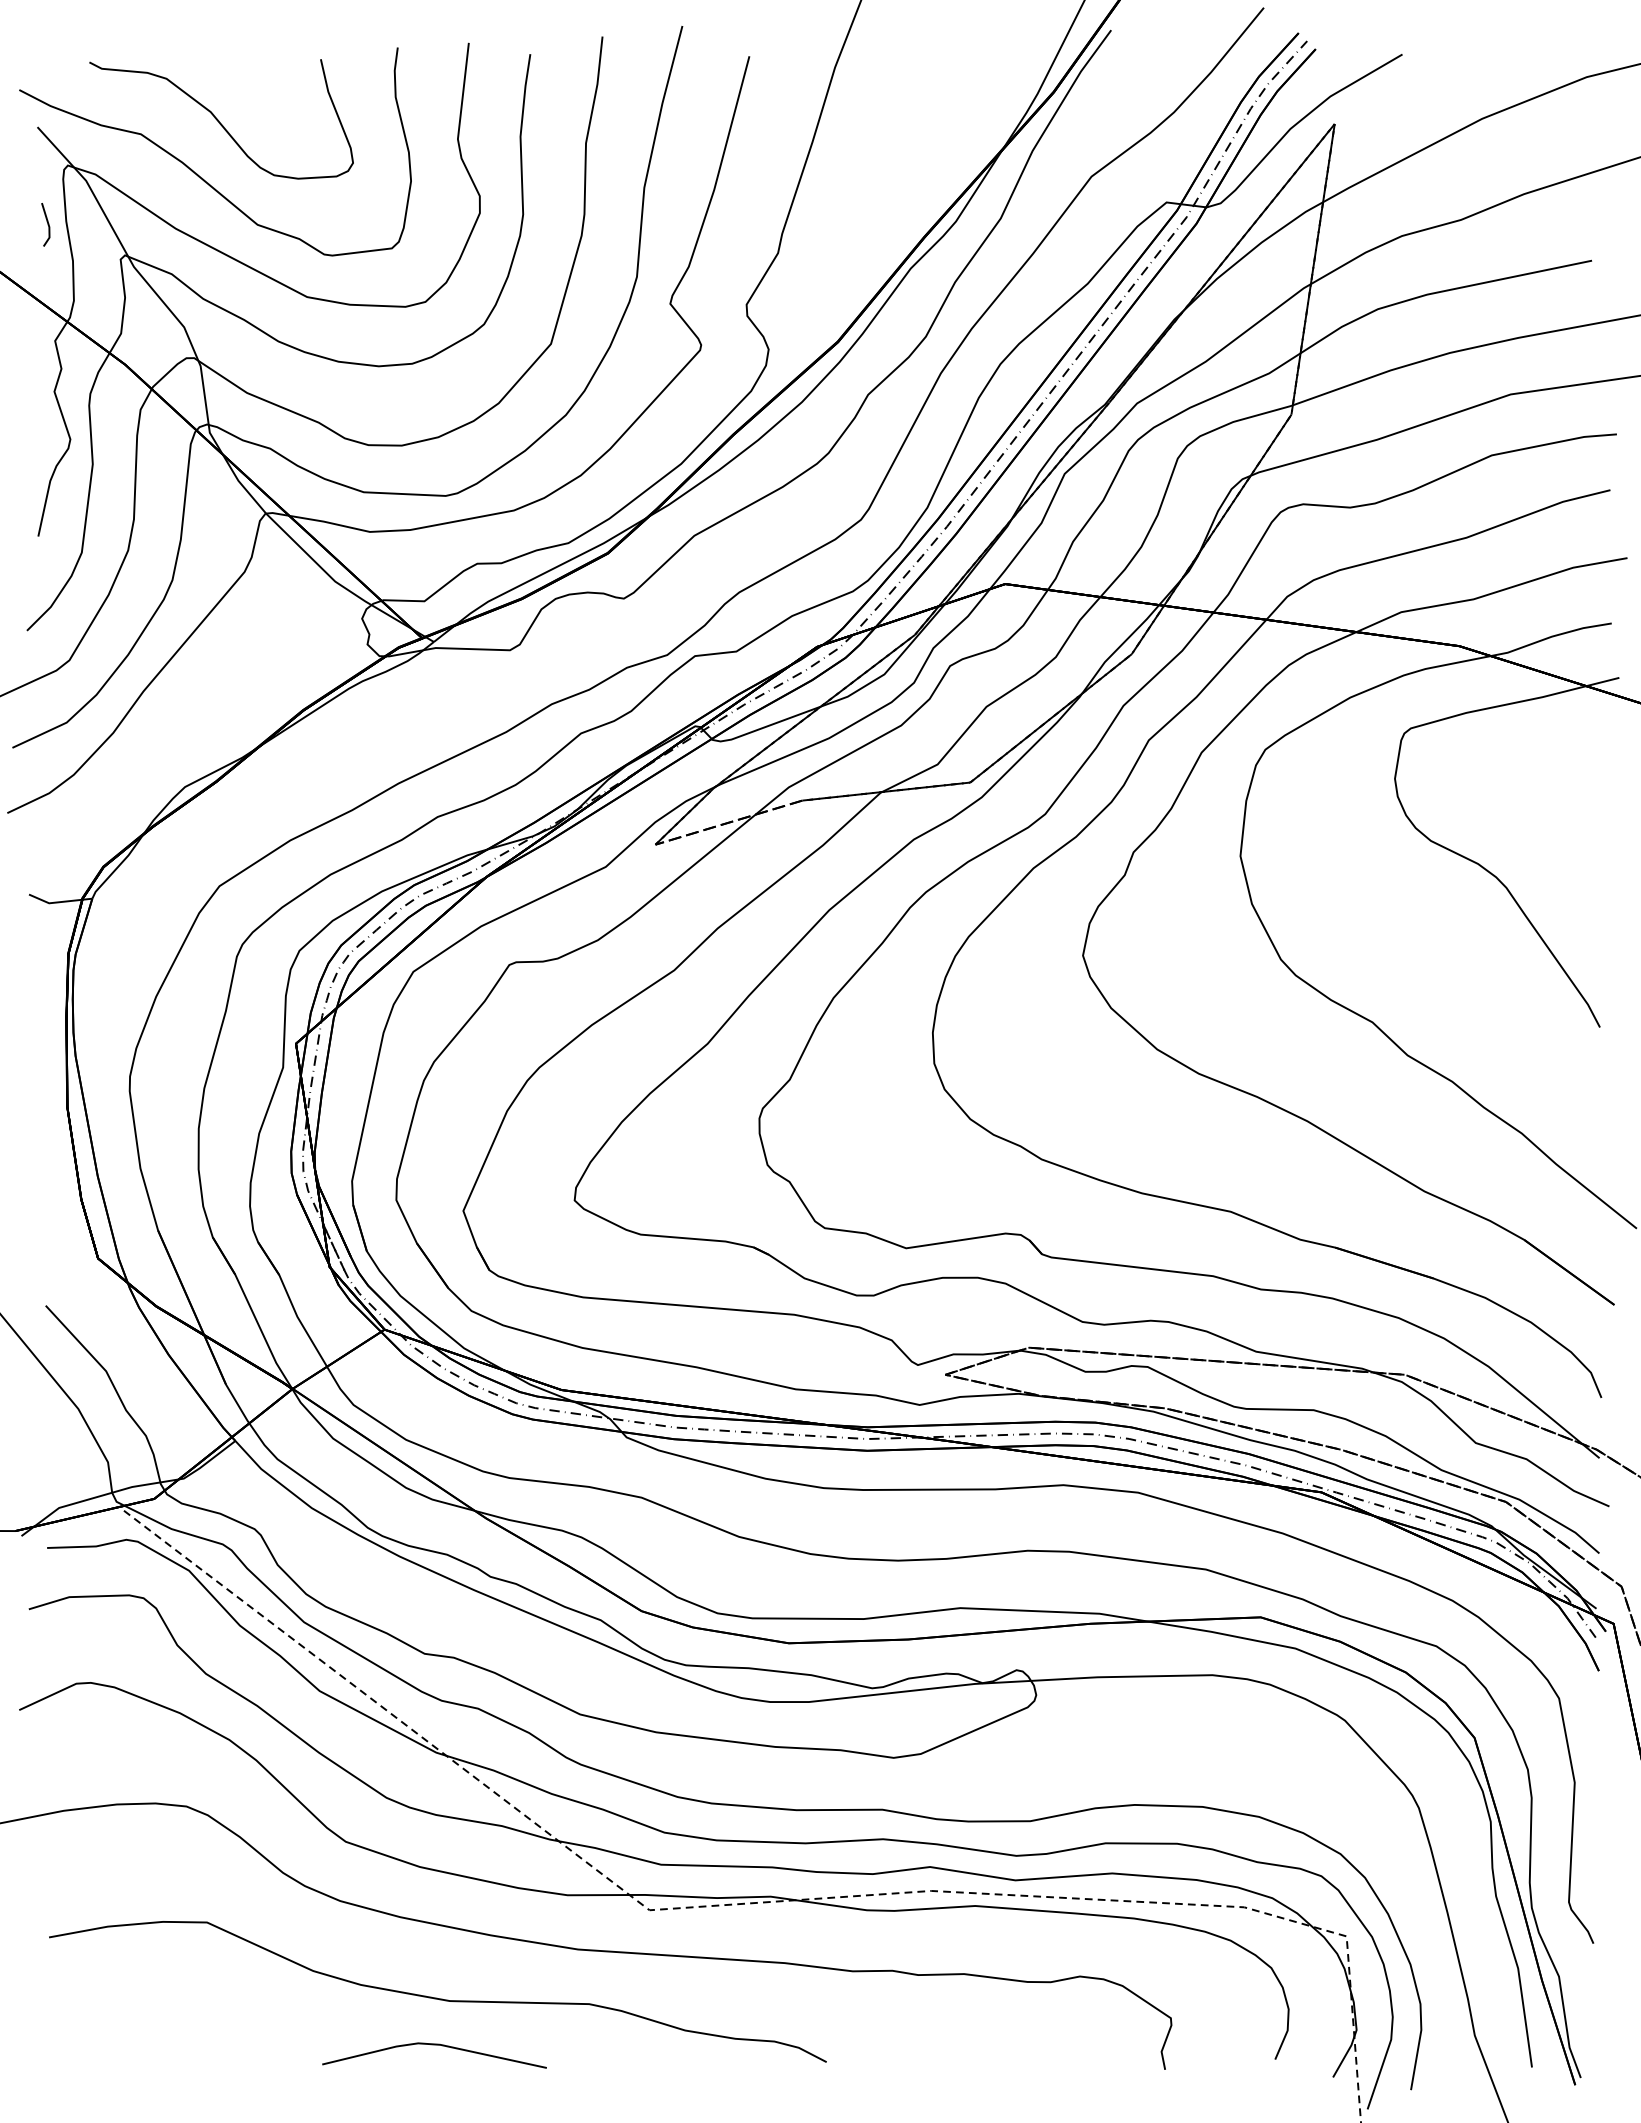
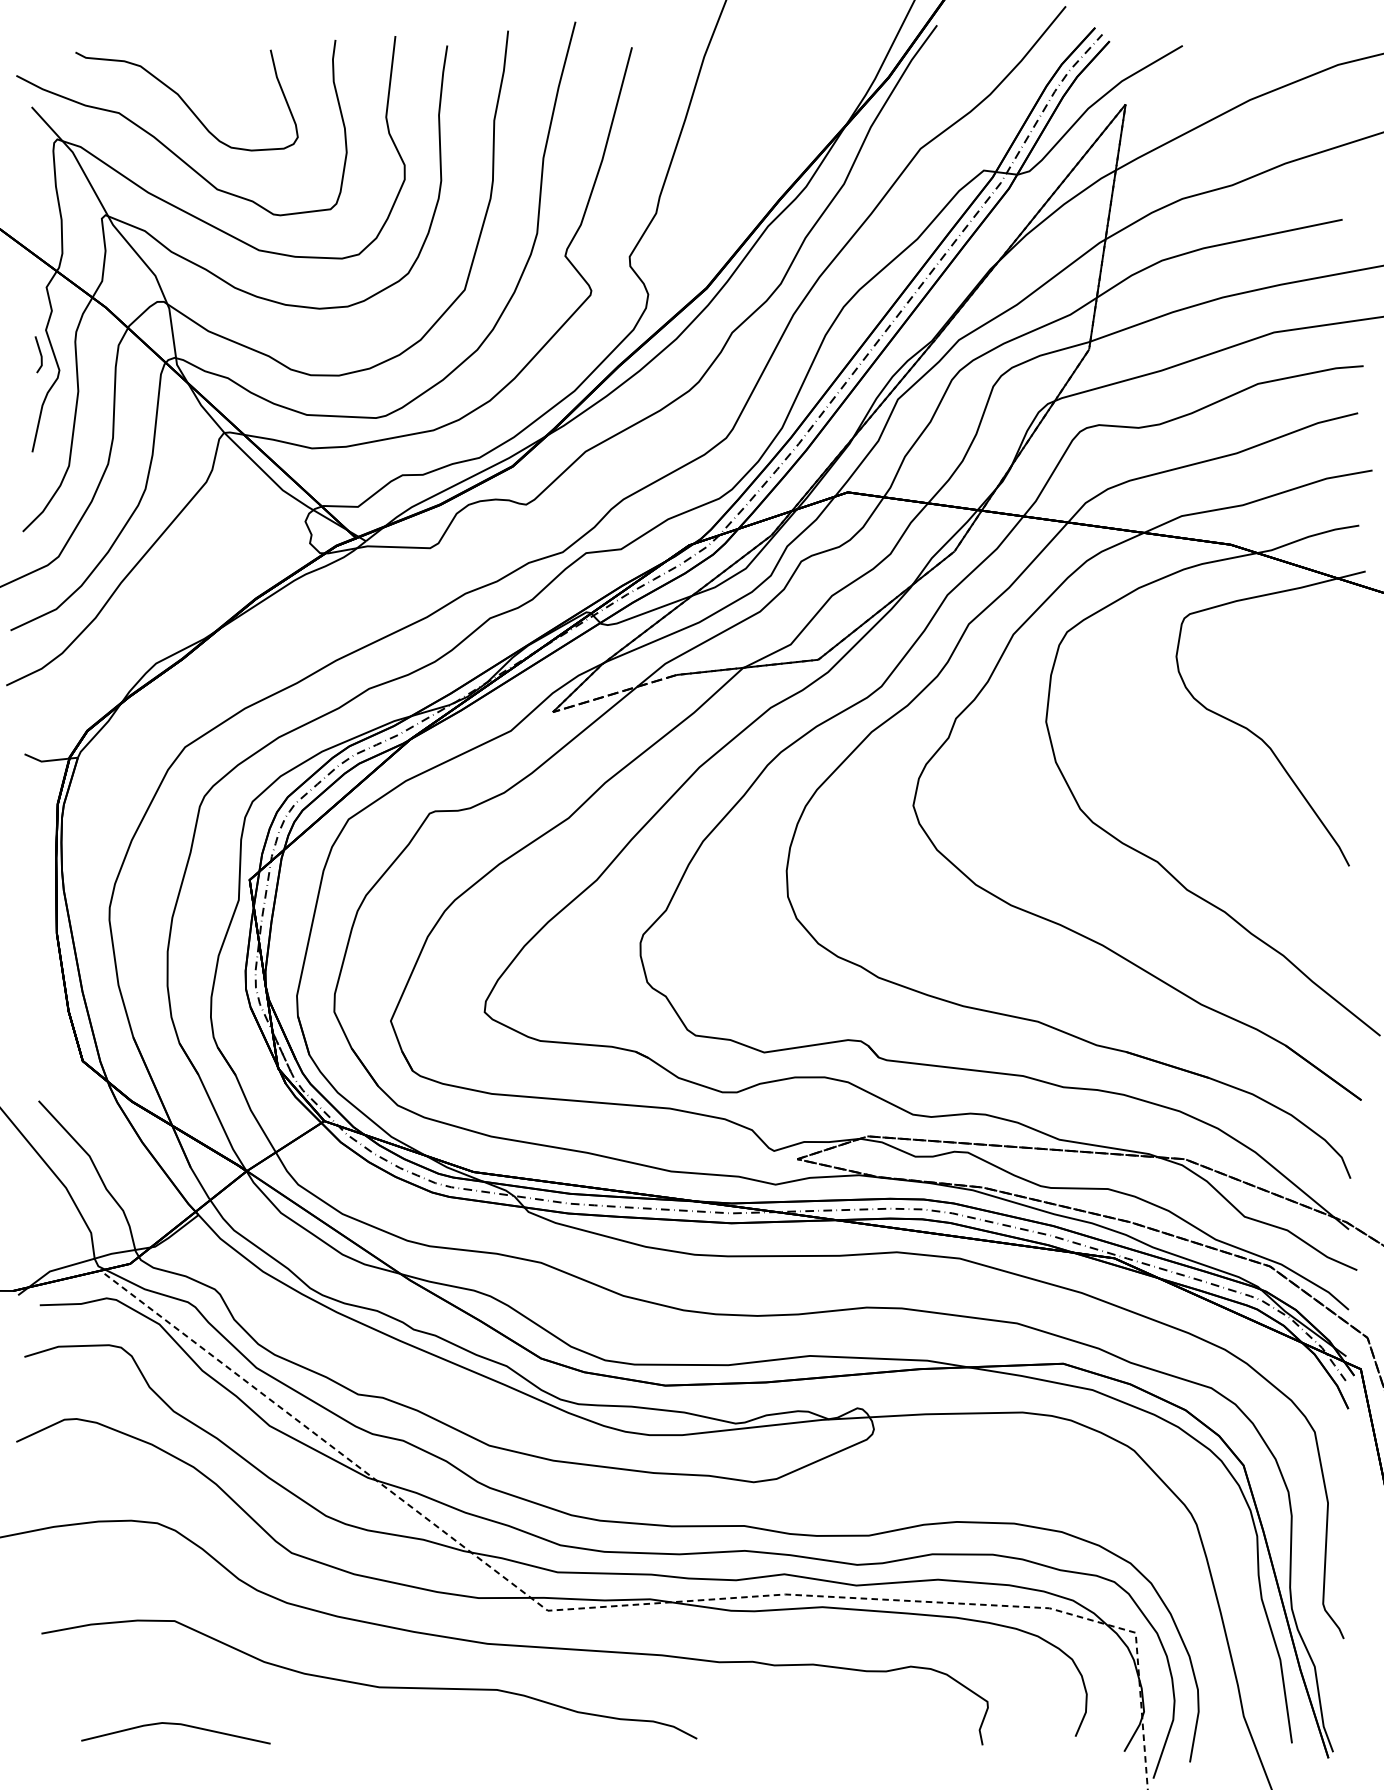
line: (47, 224) -> (40, 354), moved
line: (434, 2045) -> (175, 1724), moved

